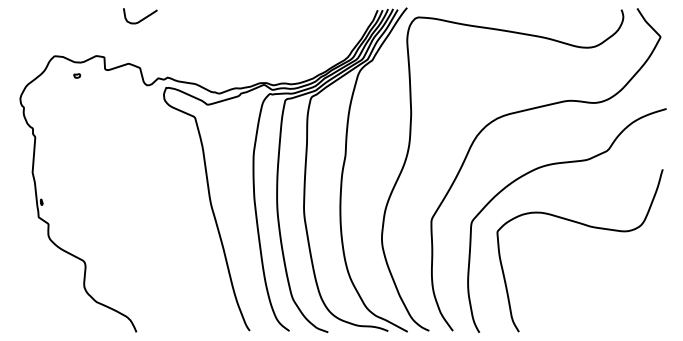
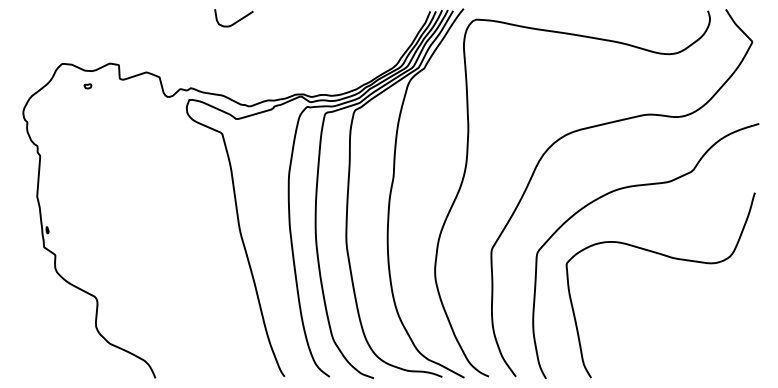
curve: (141, 19) -> (235, 21), moved

